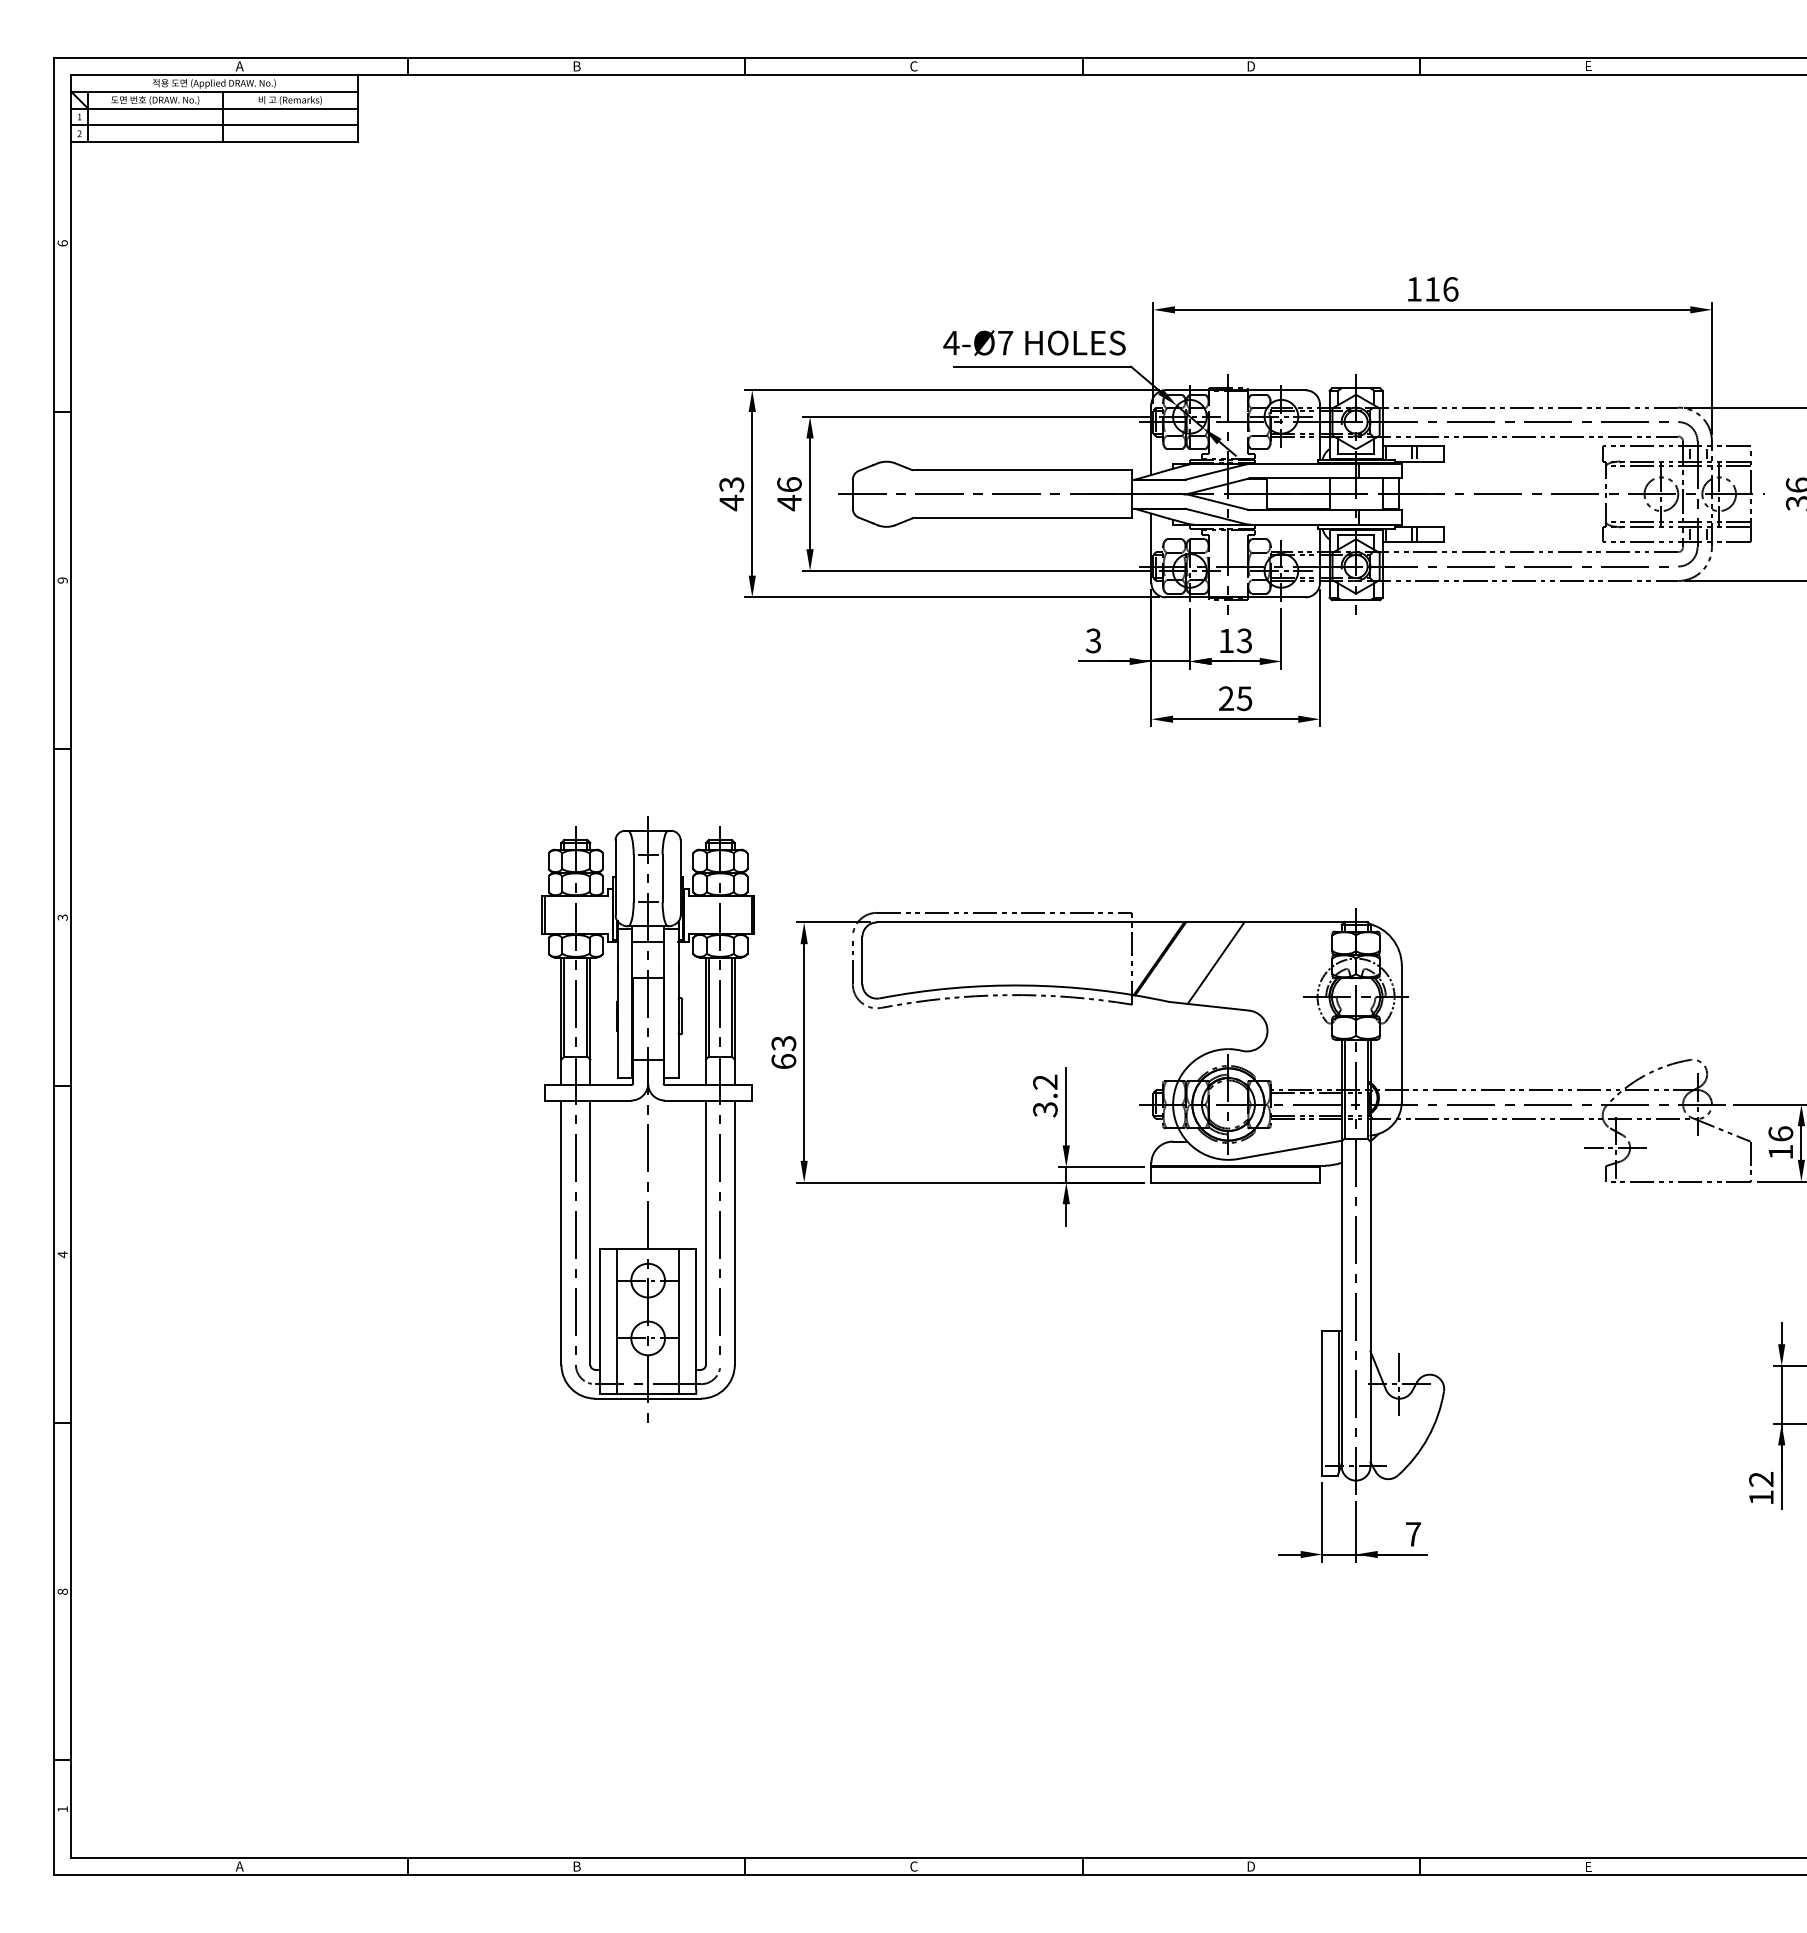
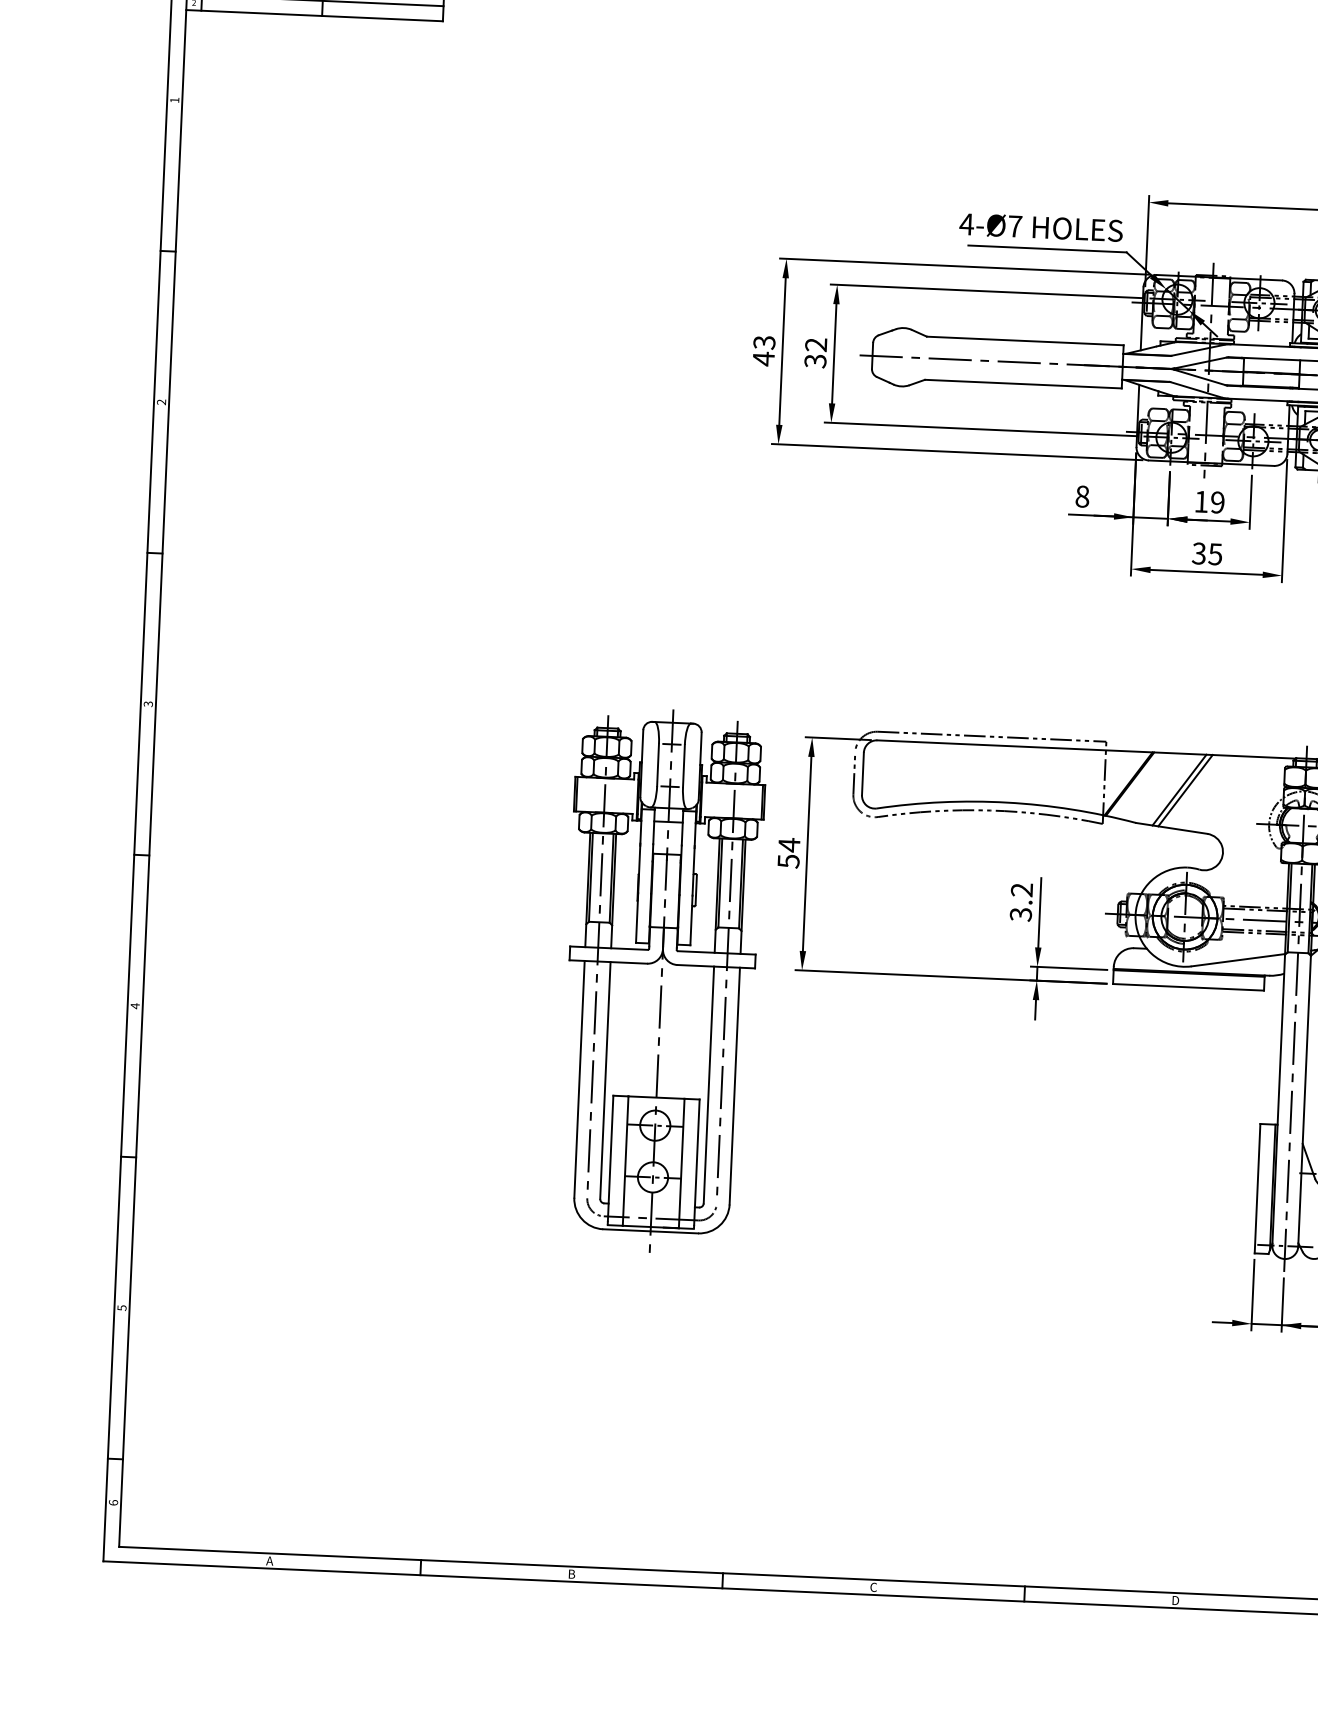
text: (62, 243) -> (174, 100), 6 -> 1
text: (789, 494) -> (815, 353), 46 -> 32
text: (62, 580) -> (161, 402), 9 -> 2
text: (1093, 640) -> (1082, 496), 3 -> 8
text: (1244, 640) -> (1217, 502), 13 -> 19
text: (1225, 698) -> (1198, 553), 25 -> 35
line: (1222, 963) -> (1185, 790), added
text: (783, 1052) -> (788, 853), 63 -> 54
part: (647, 1119) -> (660, 981), moved
text: (62, 1591) -> (121, 1307), 8 -> 5
text: (62, 1809) -> (113, 1502), 1 -> 6

